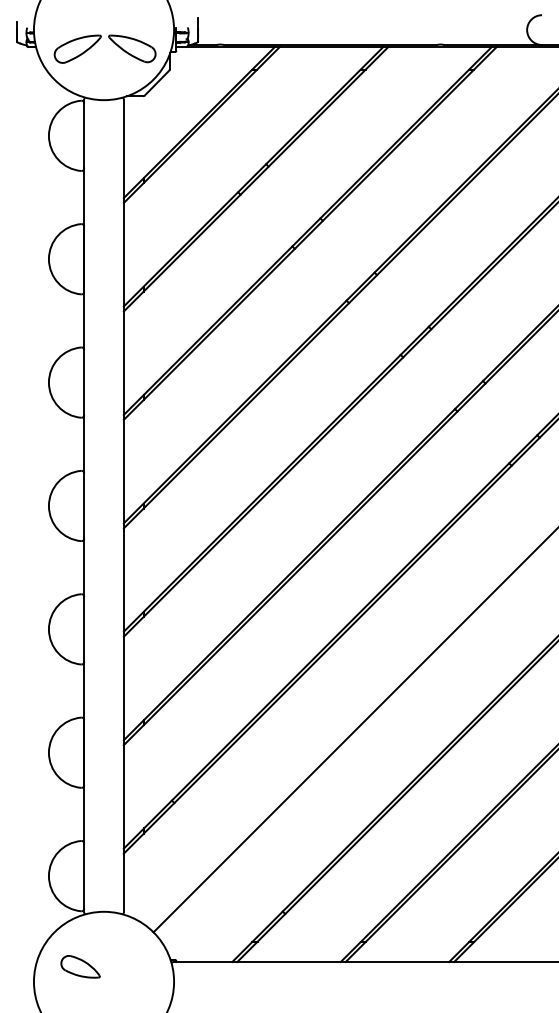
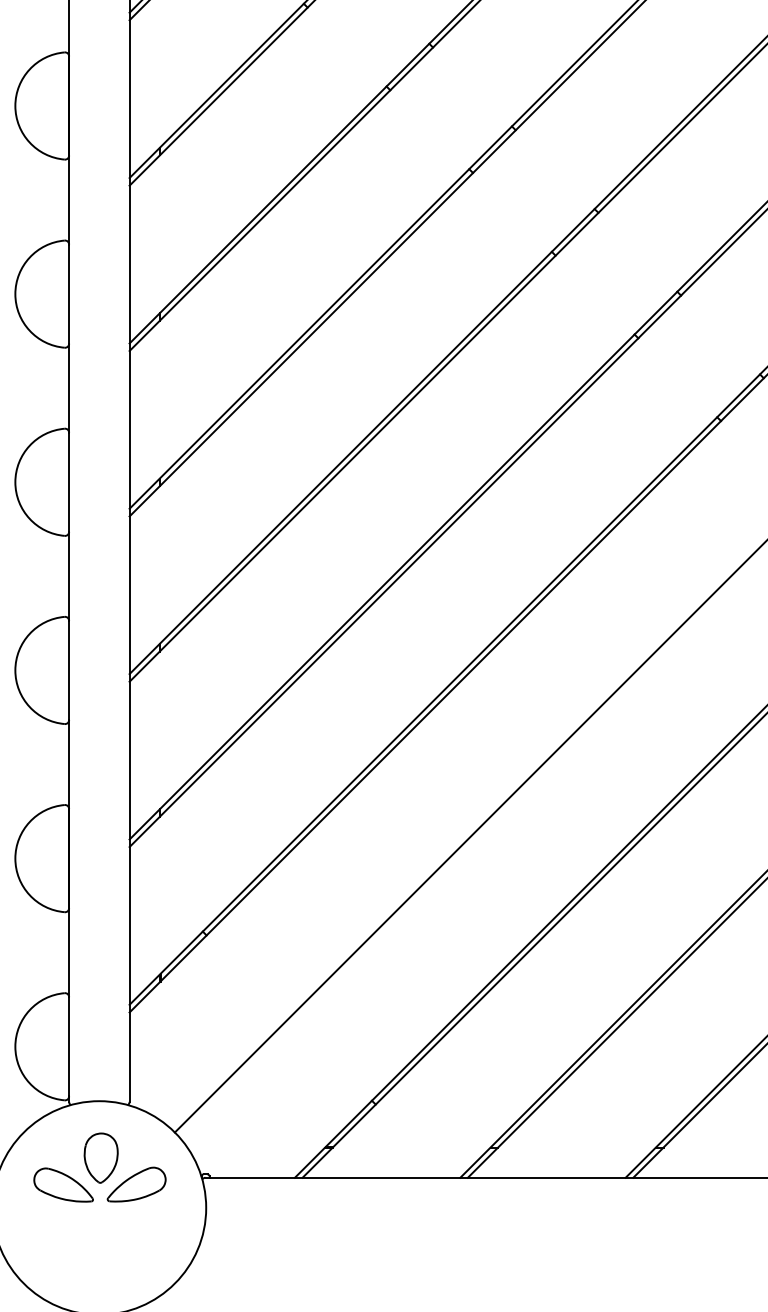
part: (120, 955) -> (124, 1167), added

